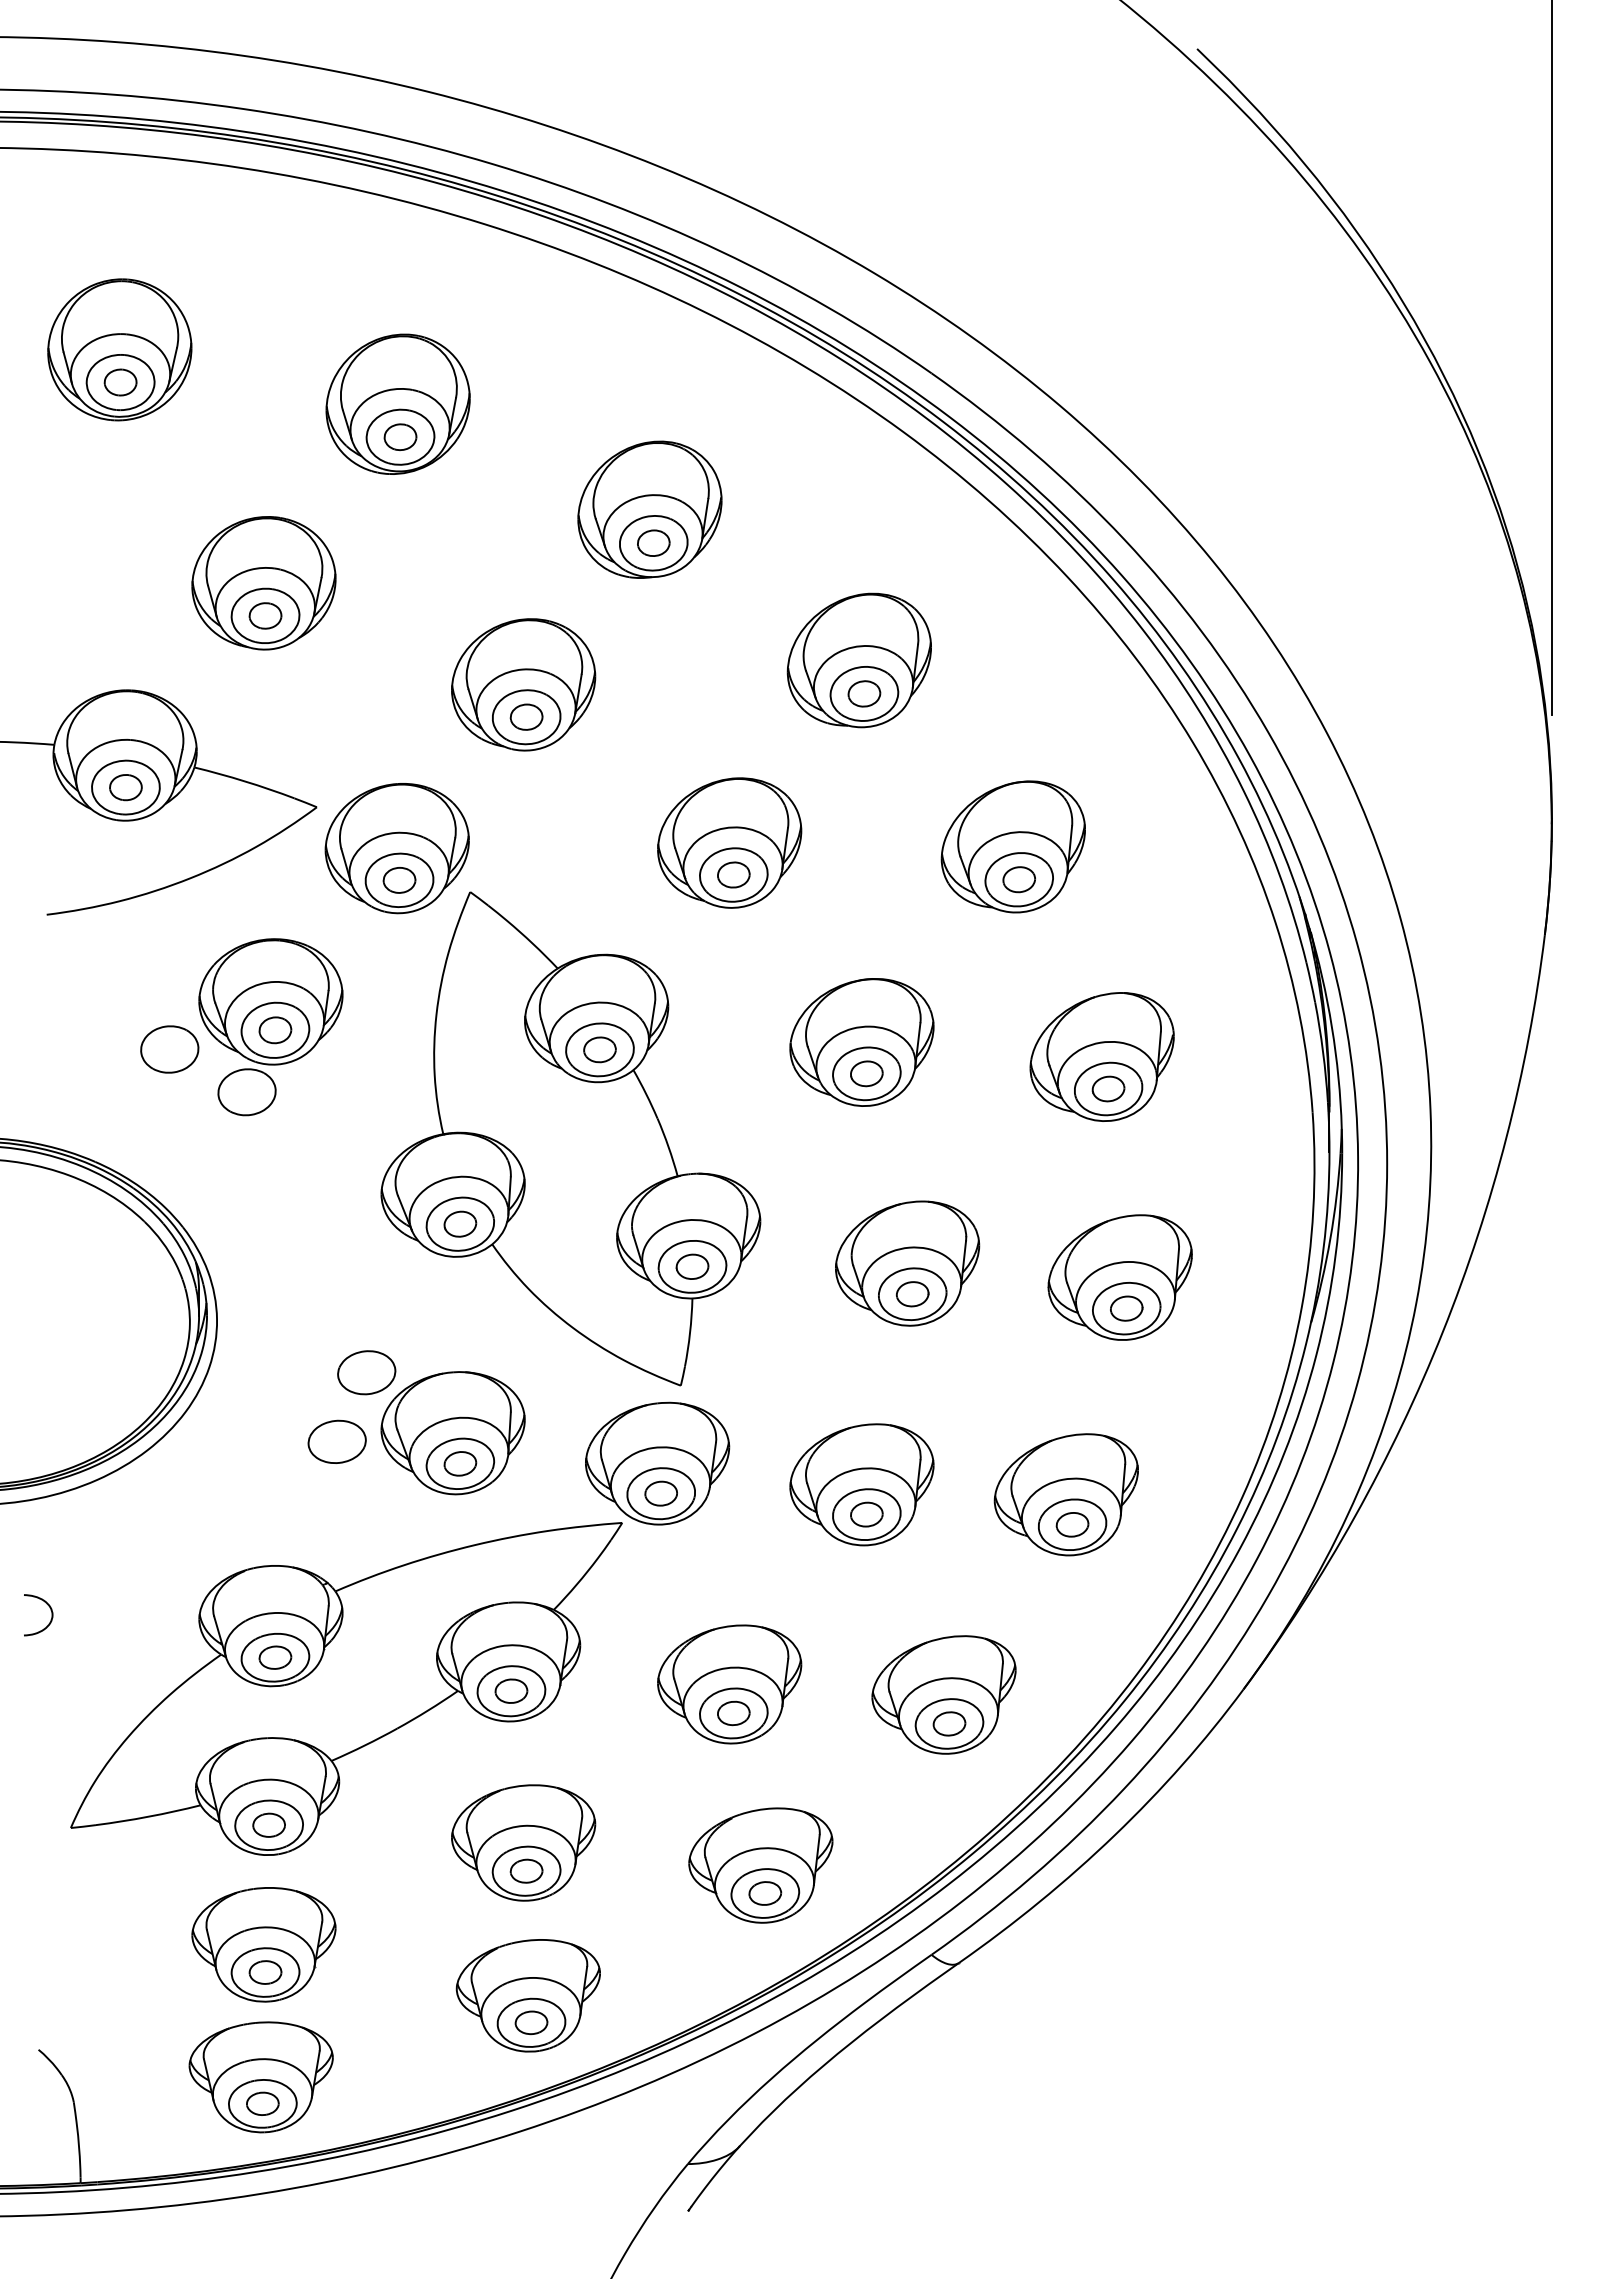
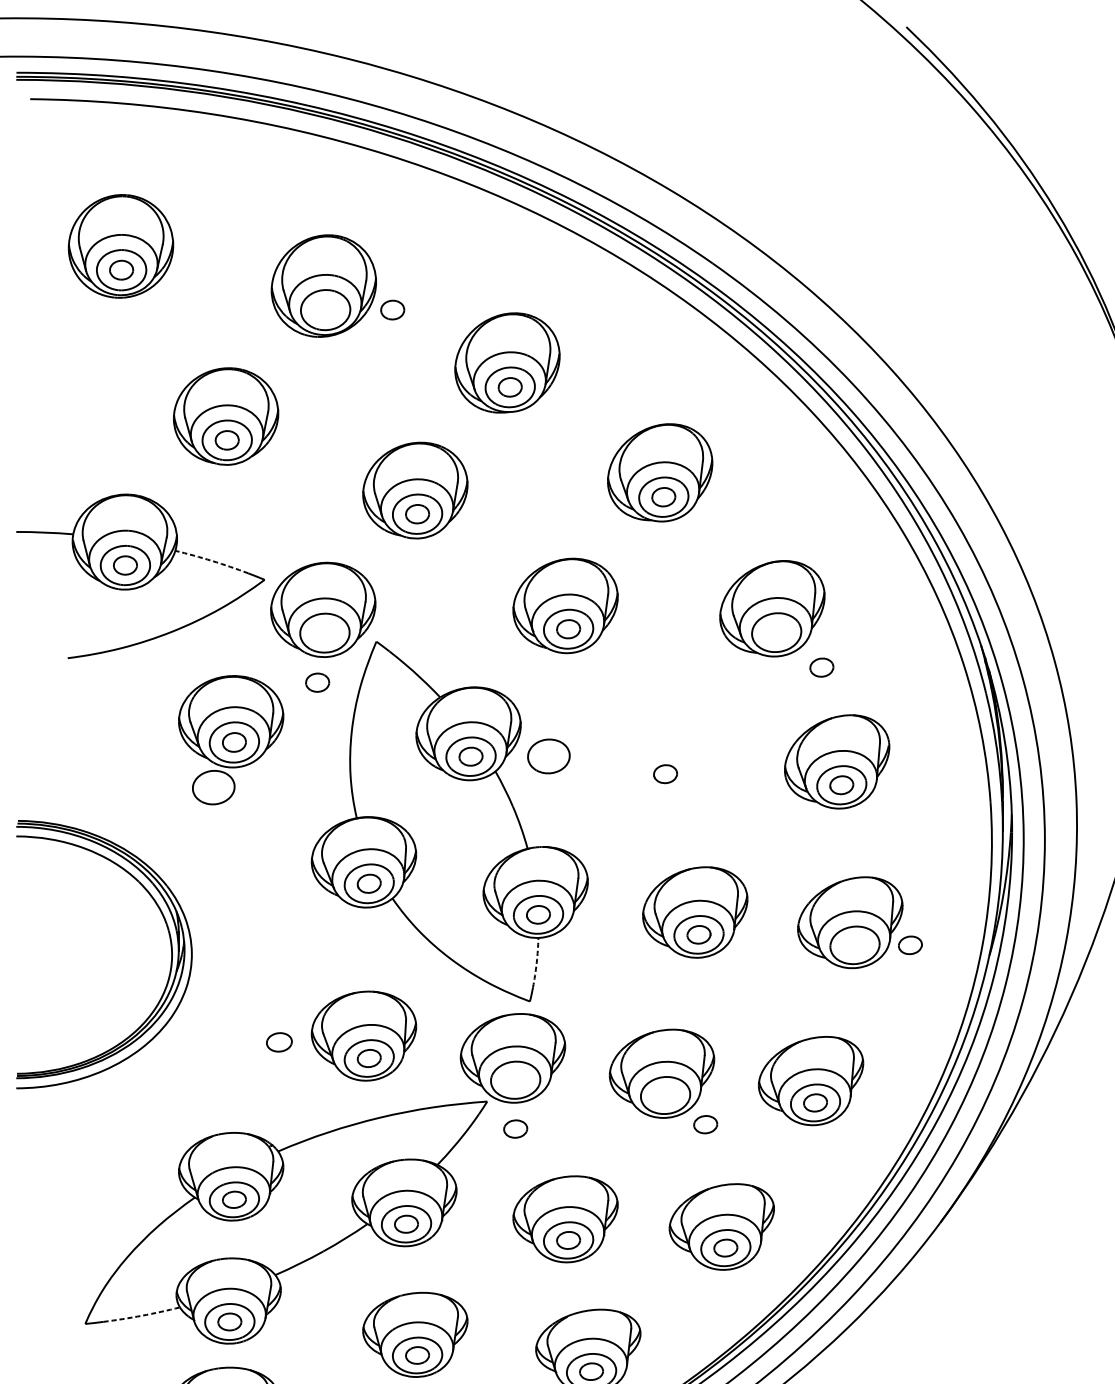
part: (400, 436) -> (392, 309), moved
arc: (244, 781) -> (211, 561), solid -> dashed
part: (1018, 879) -> (821, 667), moved
part: (399, 880) -> (317, 682), moved
part: (861, 1042) -> (661, 751), removed
part: (169, 1049) -> (548, 756), moved
part: (1126, 1308) -> (910, 945), moved
arc: (690, 1332) -> (537, 962), solid -> dashed
part: (366, 1372) -> (300, 991), removed
part: (336, 1441) -> (278, 1042), size x0.6
part: (660, 1493) -> (515, 1128), moved
part: (866, 1514) -> (705, 1124), moved
curve: (50, 1619) -> (70, 1171), removed
arc: (148, 1816) -> (141, 1315), solid -> dashed

